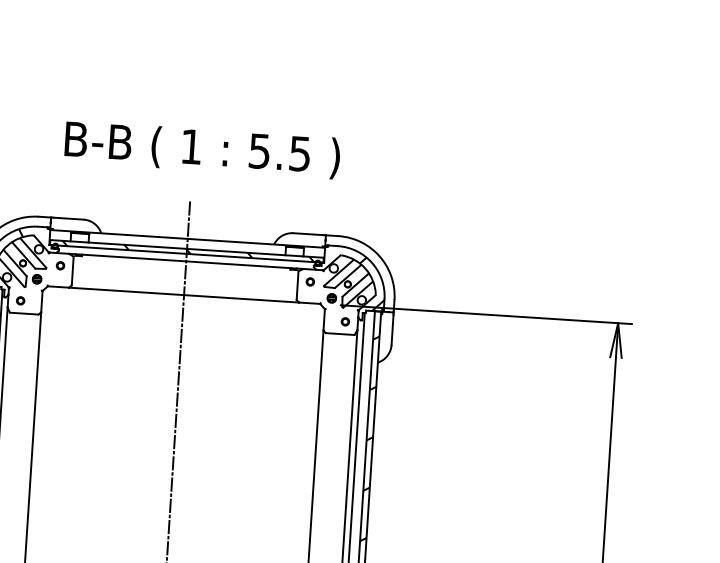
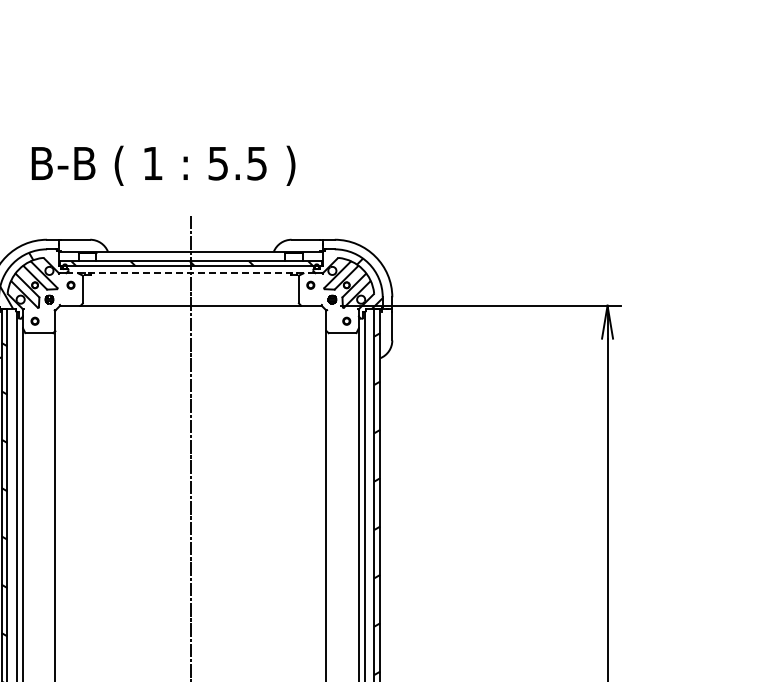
text: (202, 149) -> (163, 165), moved
line: (186, 261) -> (191, 273), solid -> dashed

